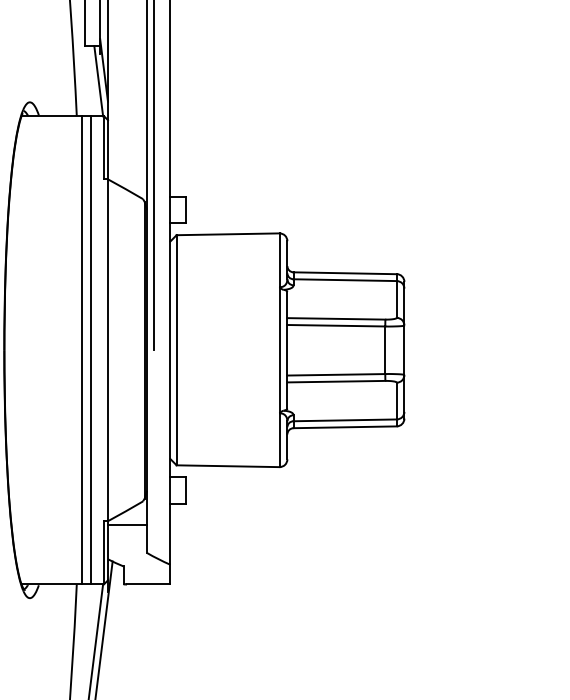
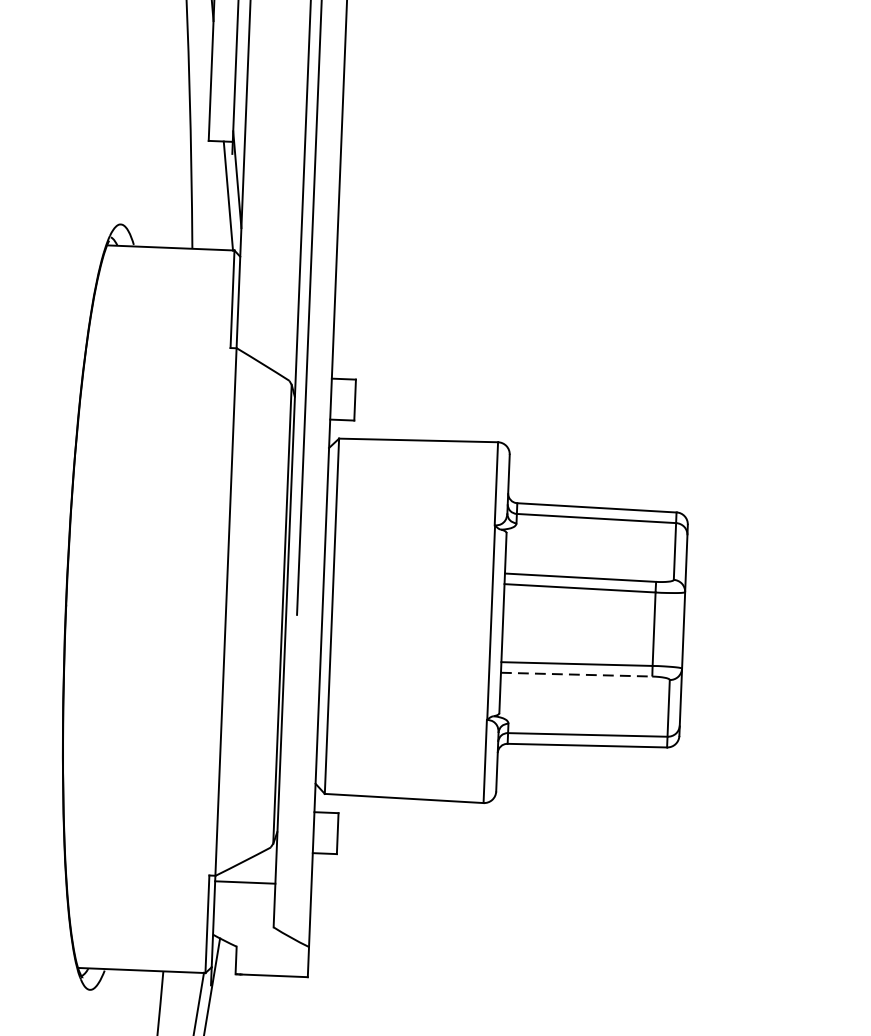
line: (82, 350) -> (186, 610), removed
line: (90, 350) -> (198, 611), removed
line: (336, 381) -> (576, 674), solid -> dashed

